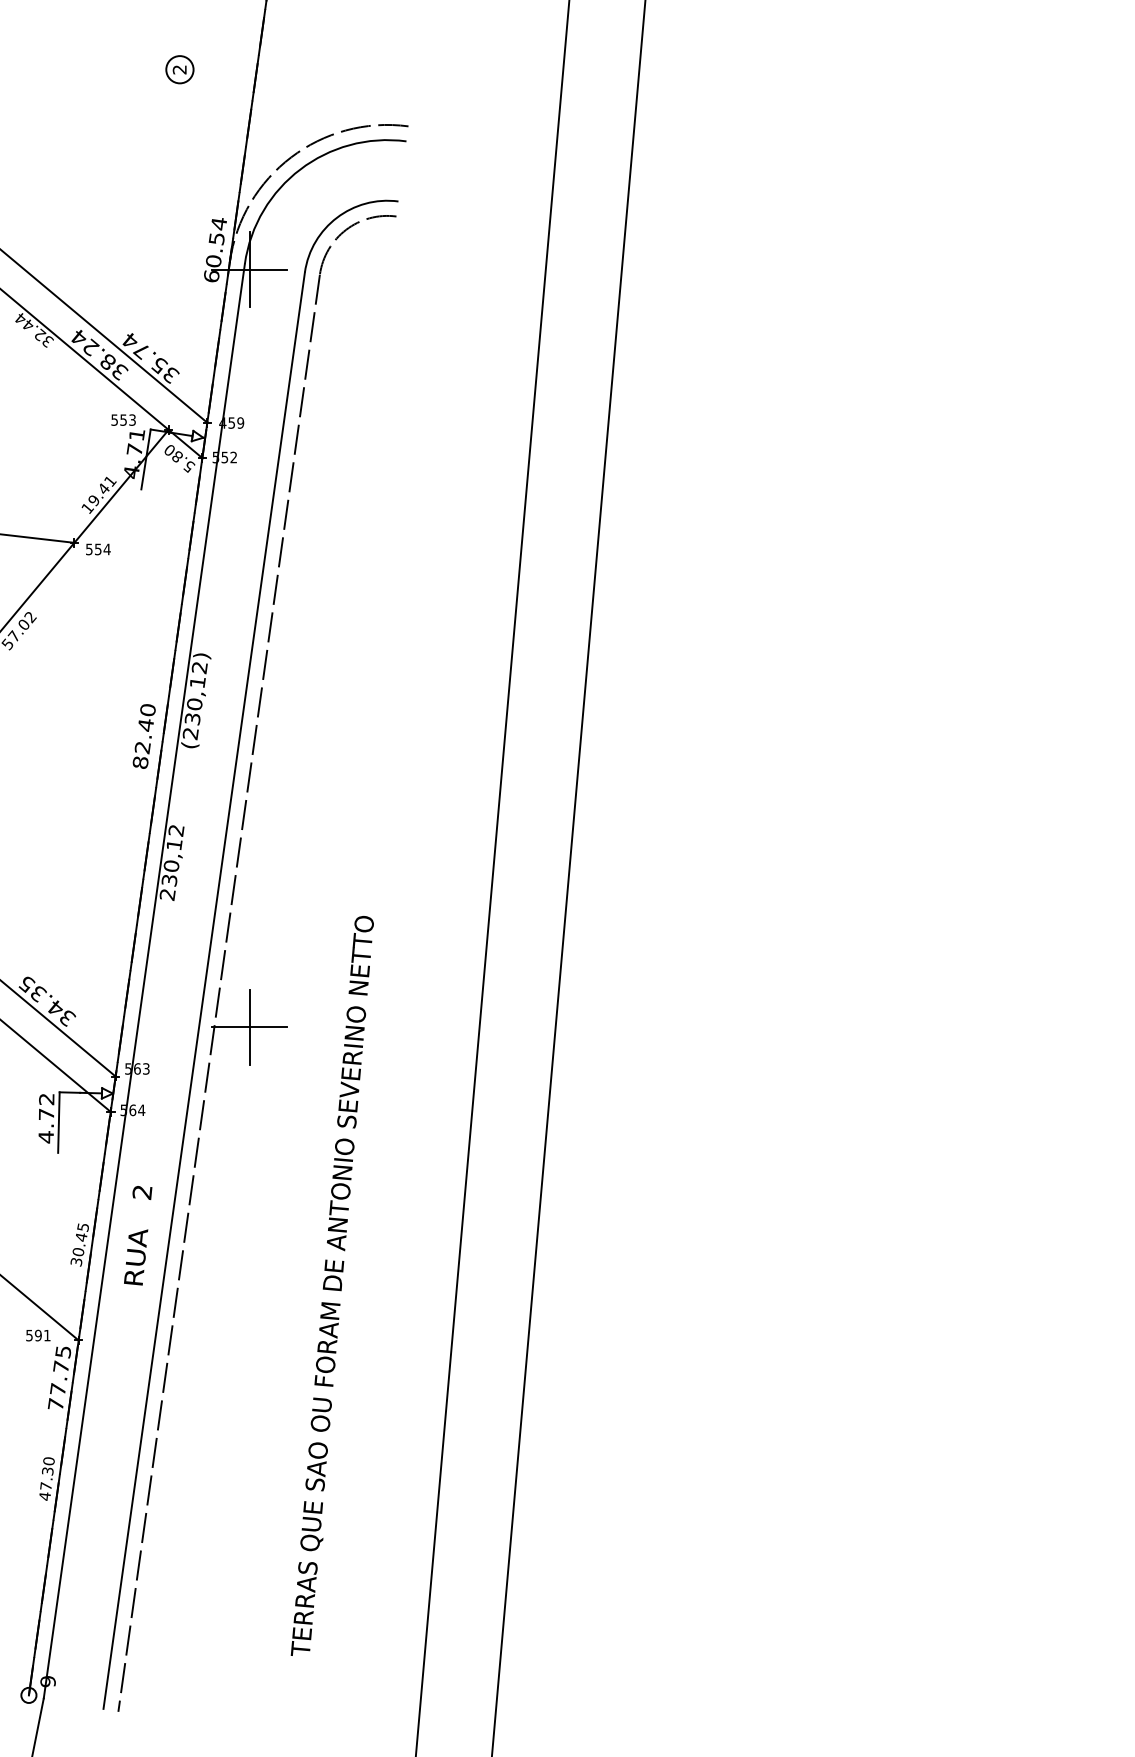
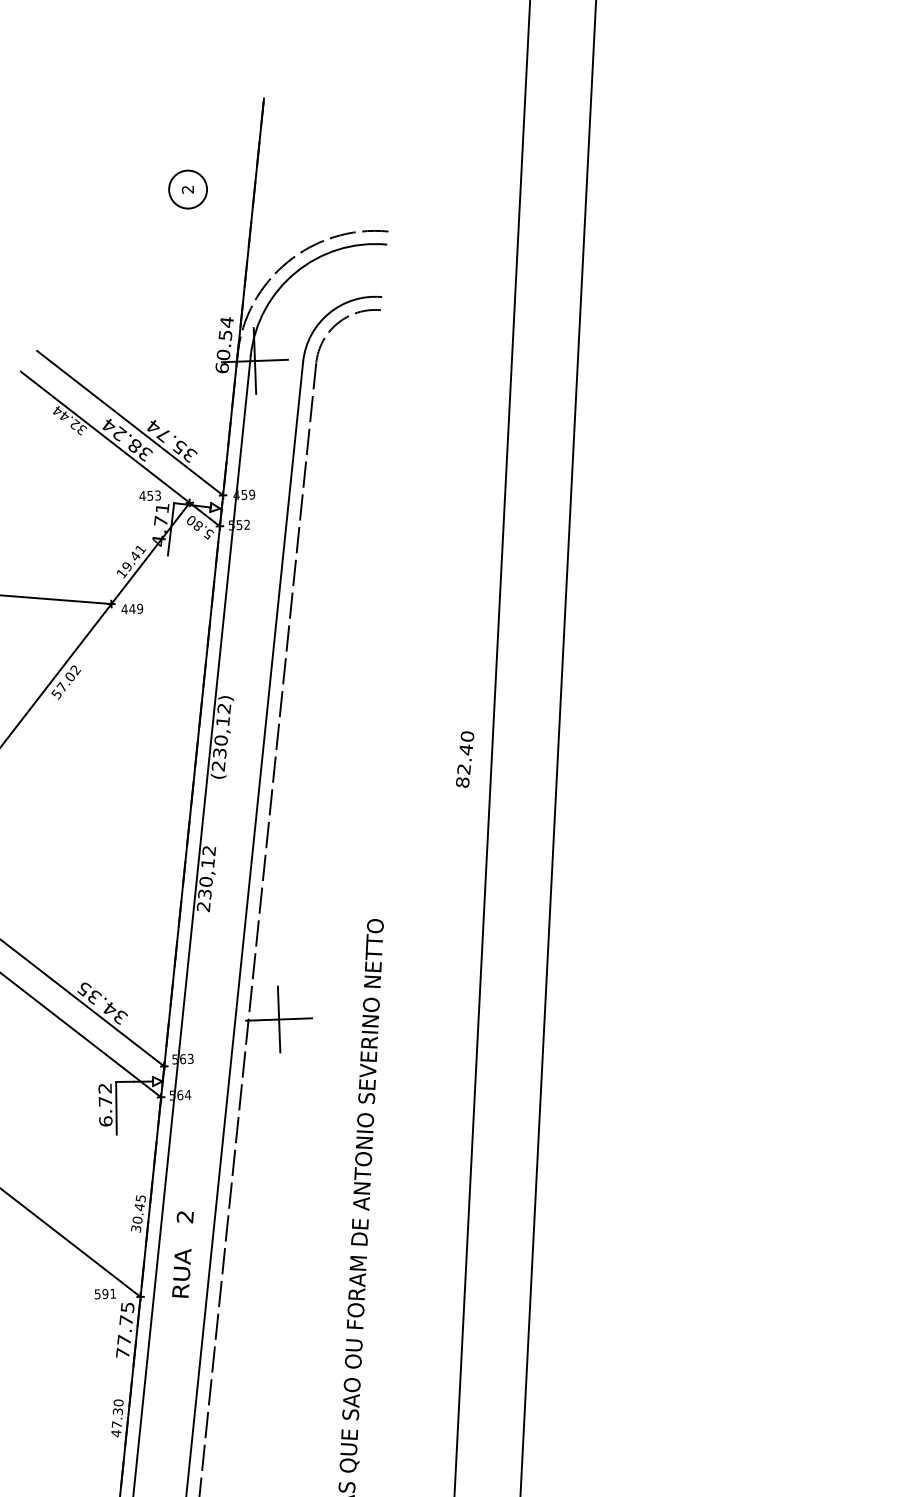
circle: (179, 69) -> (187, 189), size x1.6
text: (114, 419) -> (142, 495), 553 -> 453
text: (97, 549) -> (131, 609), 554 -> 449
text: (143, 736) -> (464, 759), moved
text: (45, 1137) -> (105, 1121), 4.72 -> 6.72
text: (138, 1235) -> (183, 1254), moved

